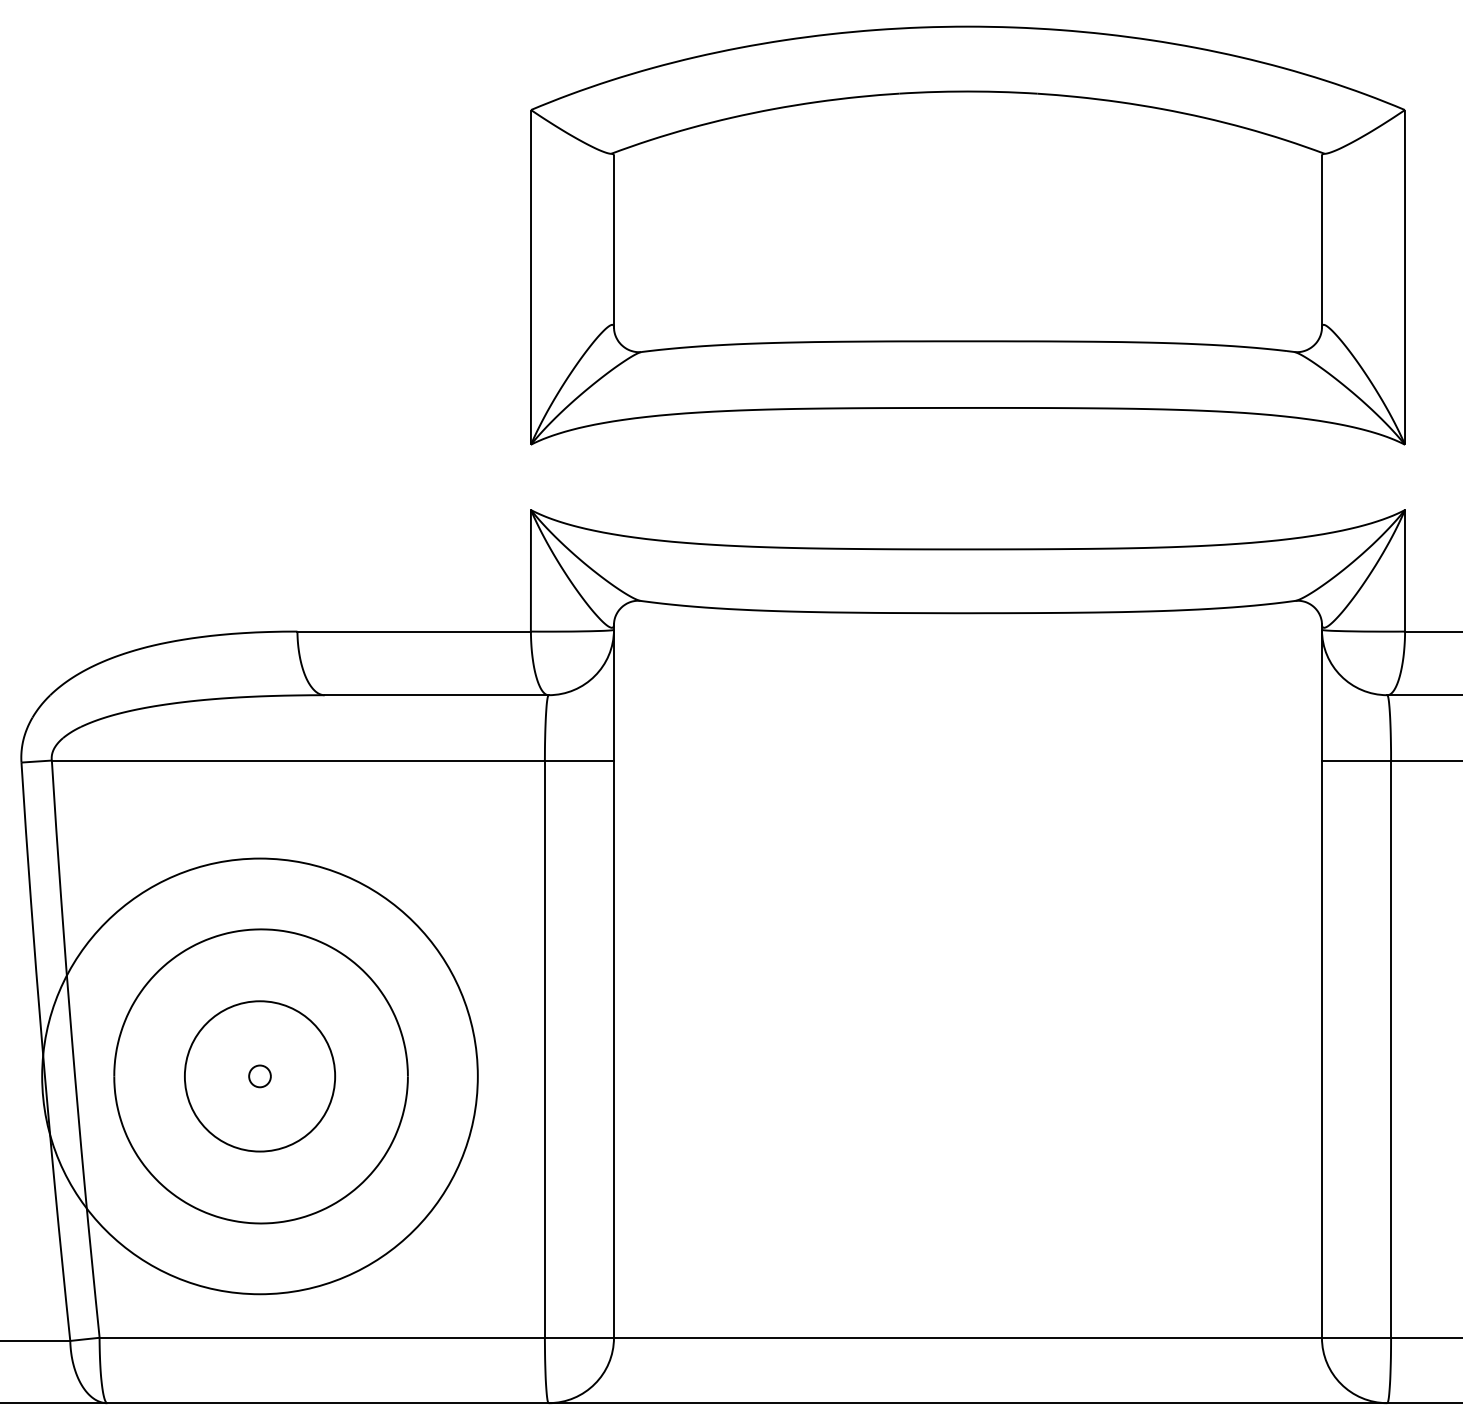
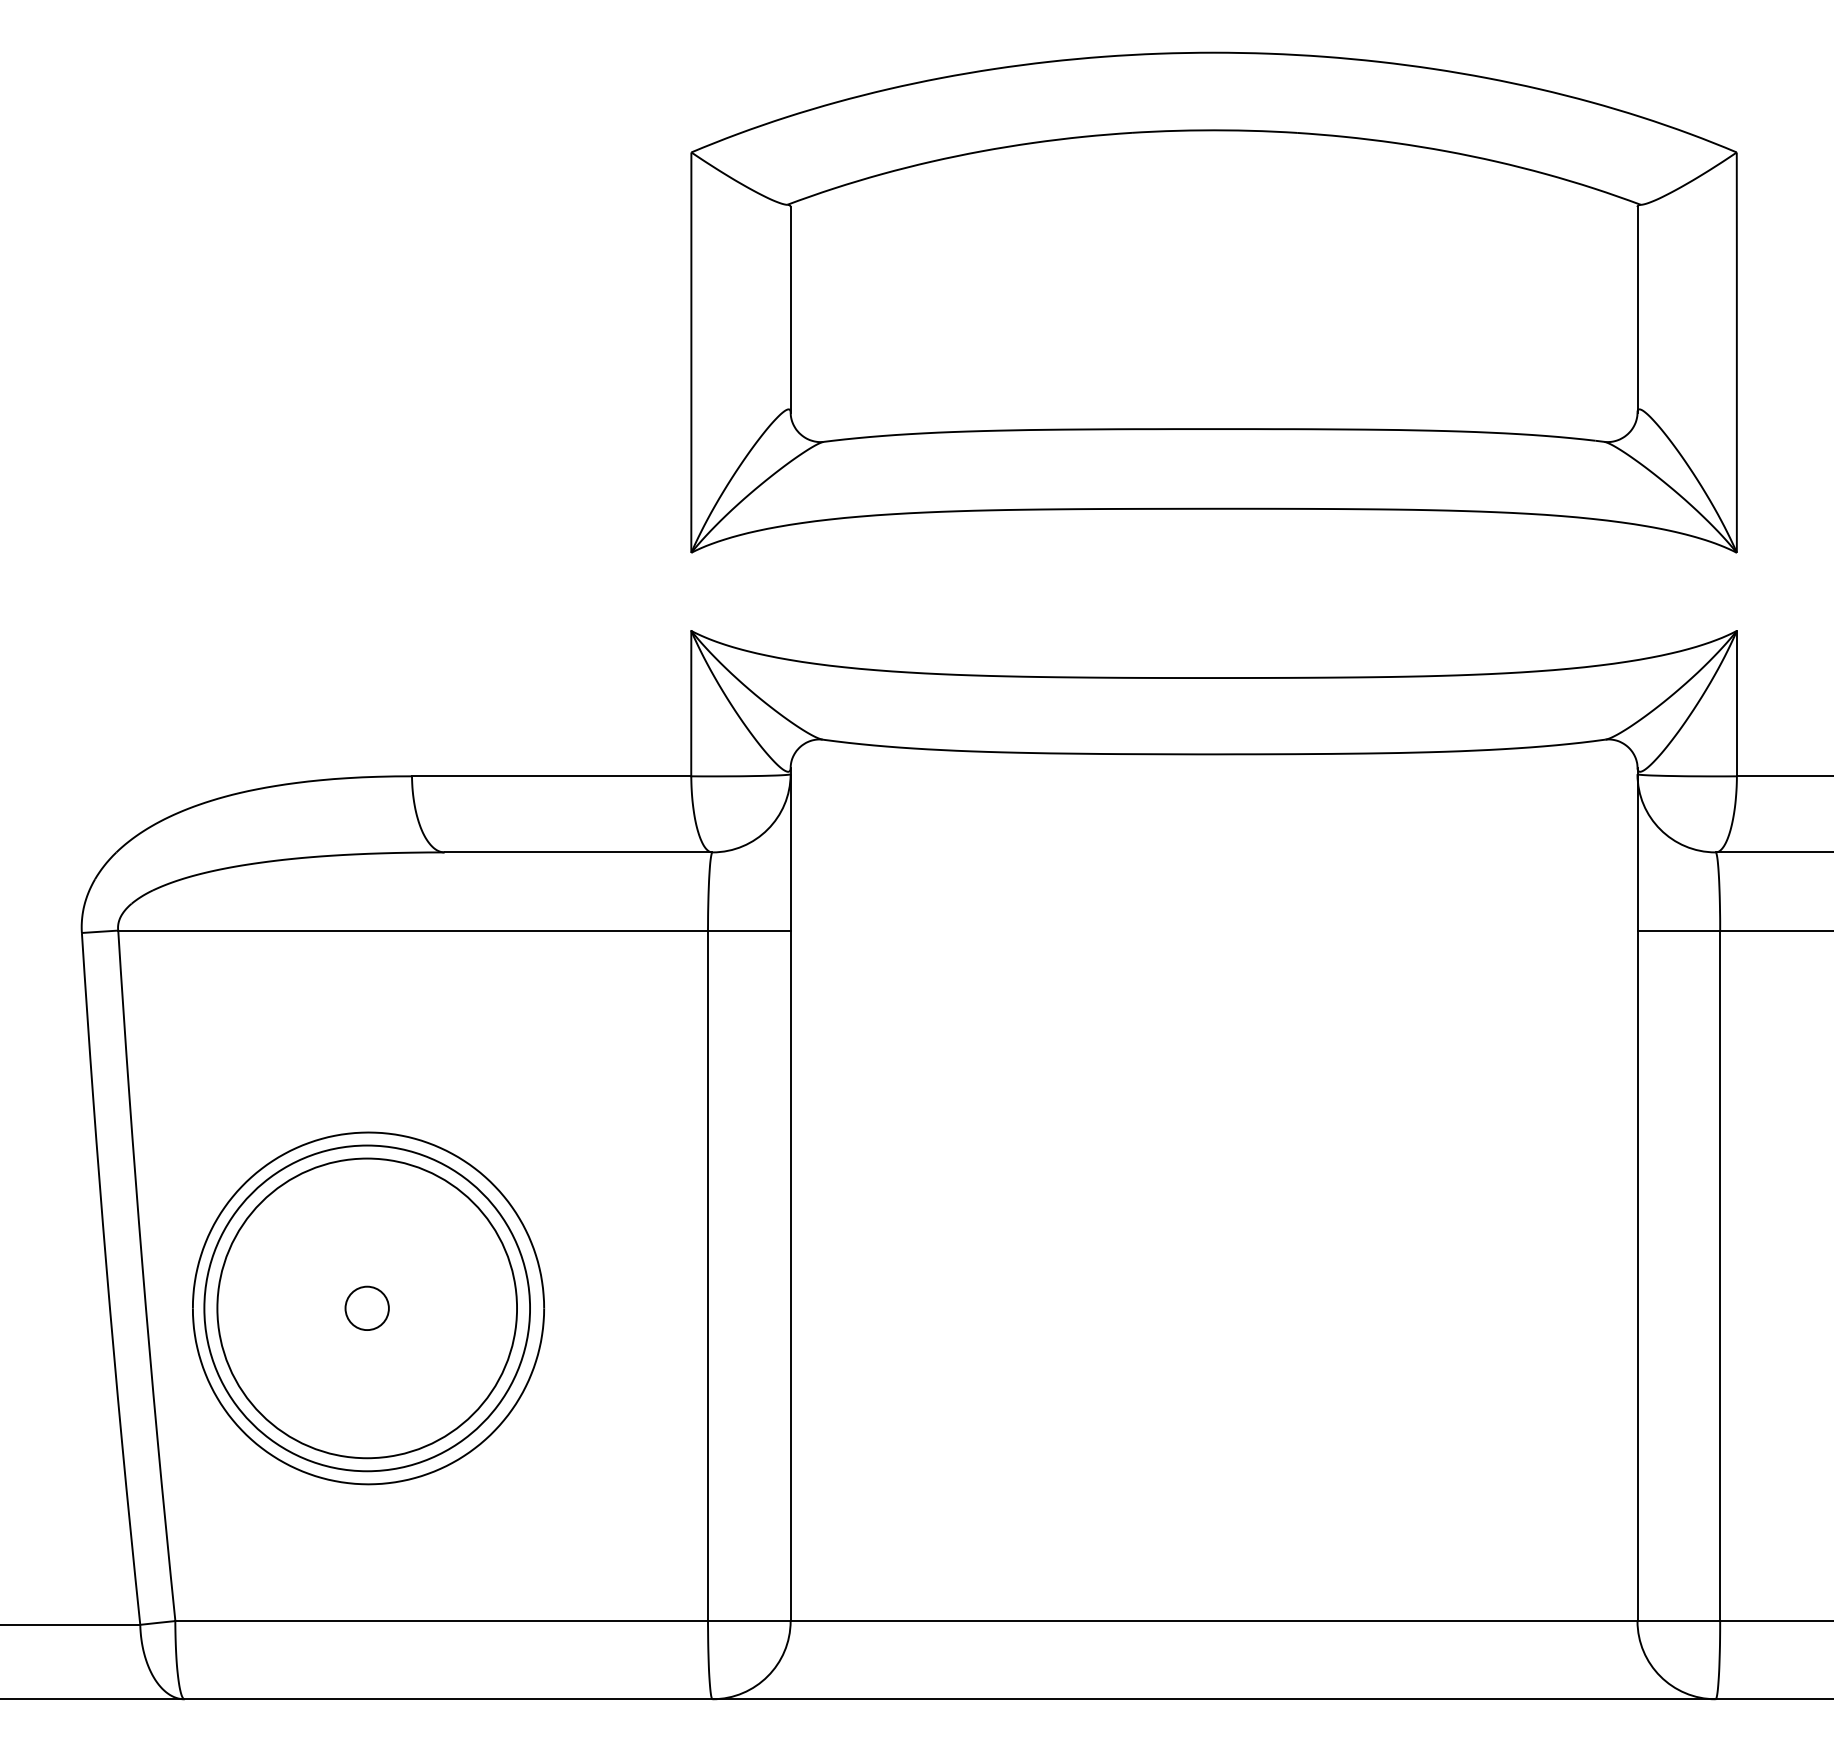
circle: (259, 1076) -> (366, 1308), size x1.67
circle: (260, 1076) -> (367, 1308), size x0.62
circle: (260, 1076) -> (367, 1308), size x1.67

